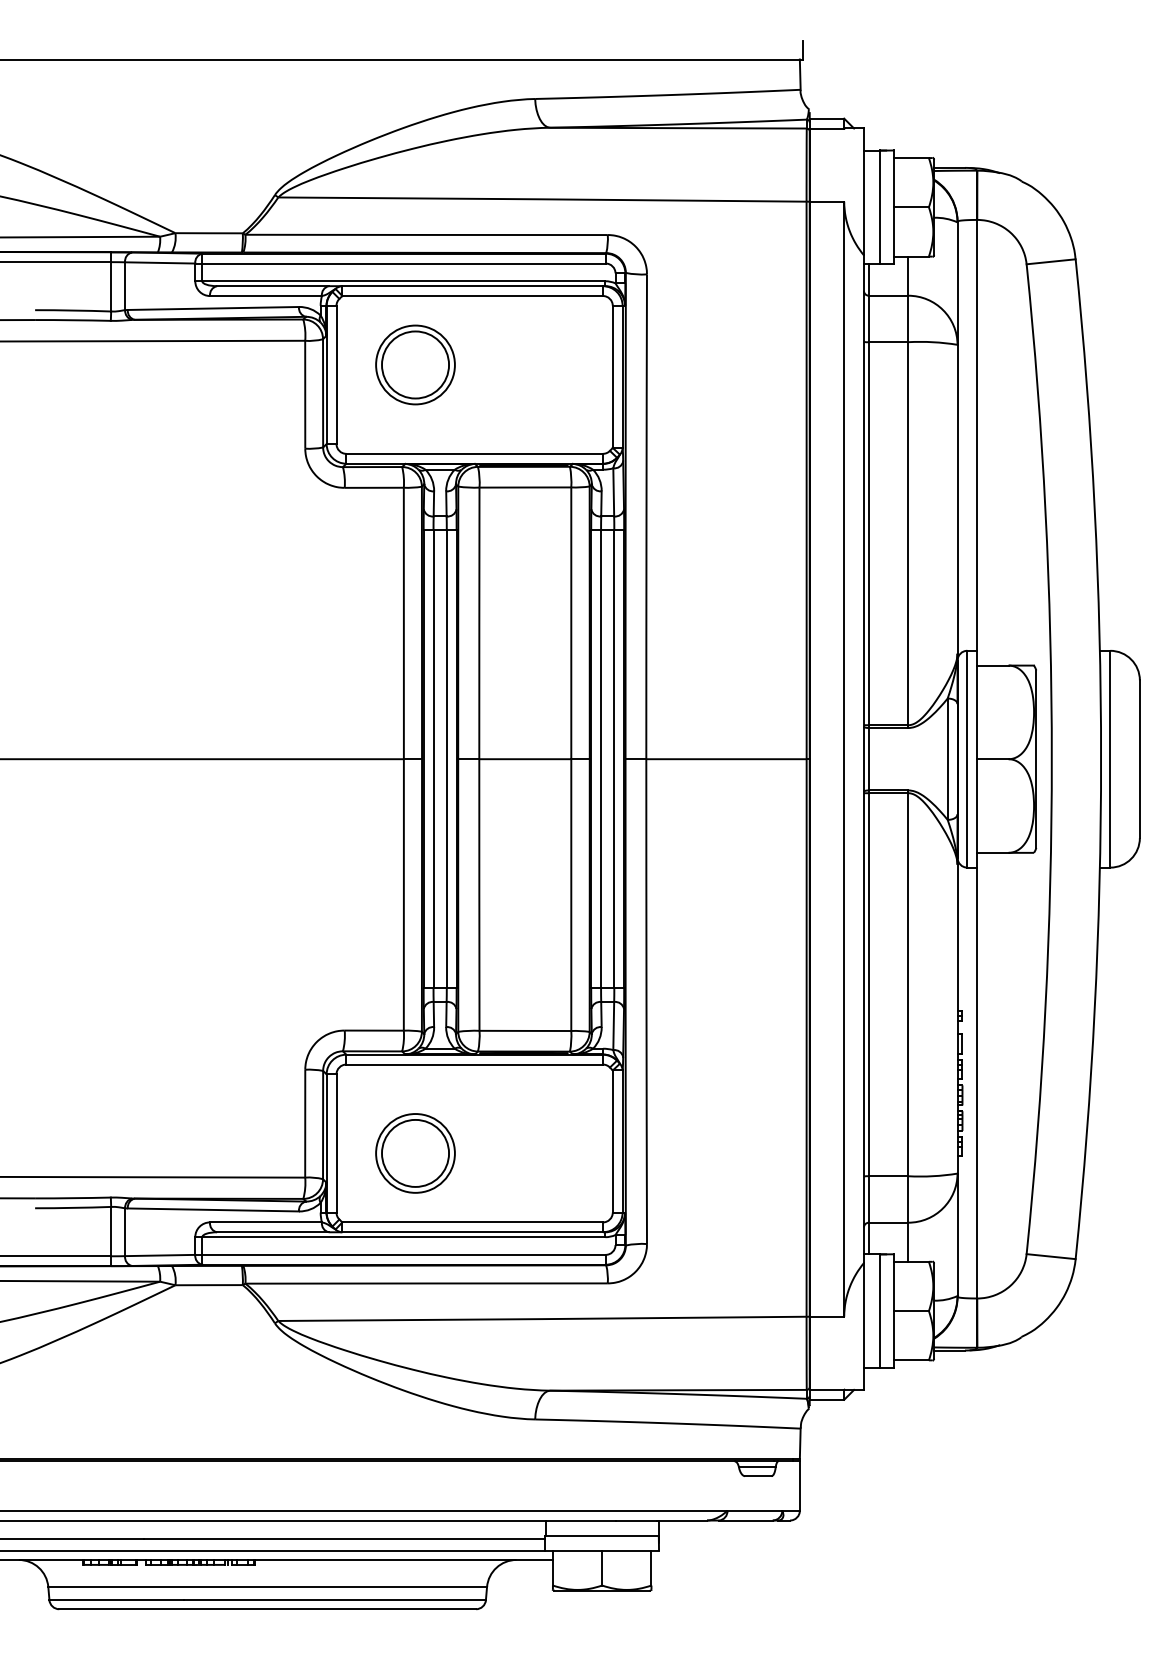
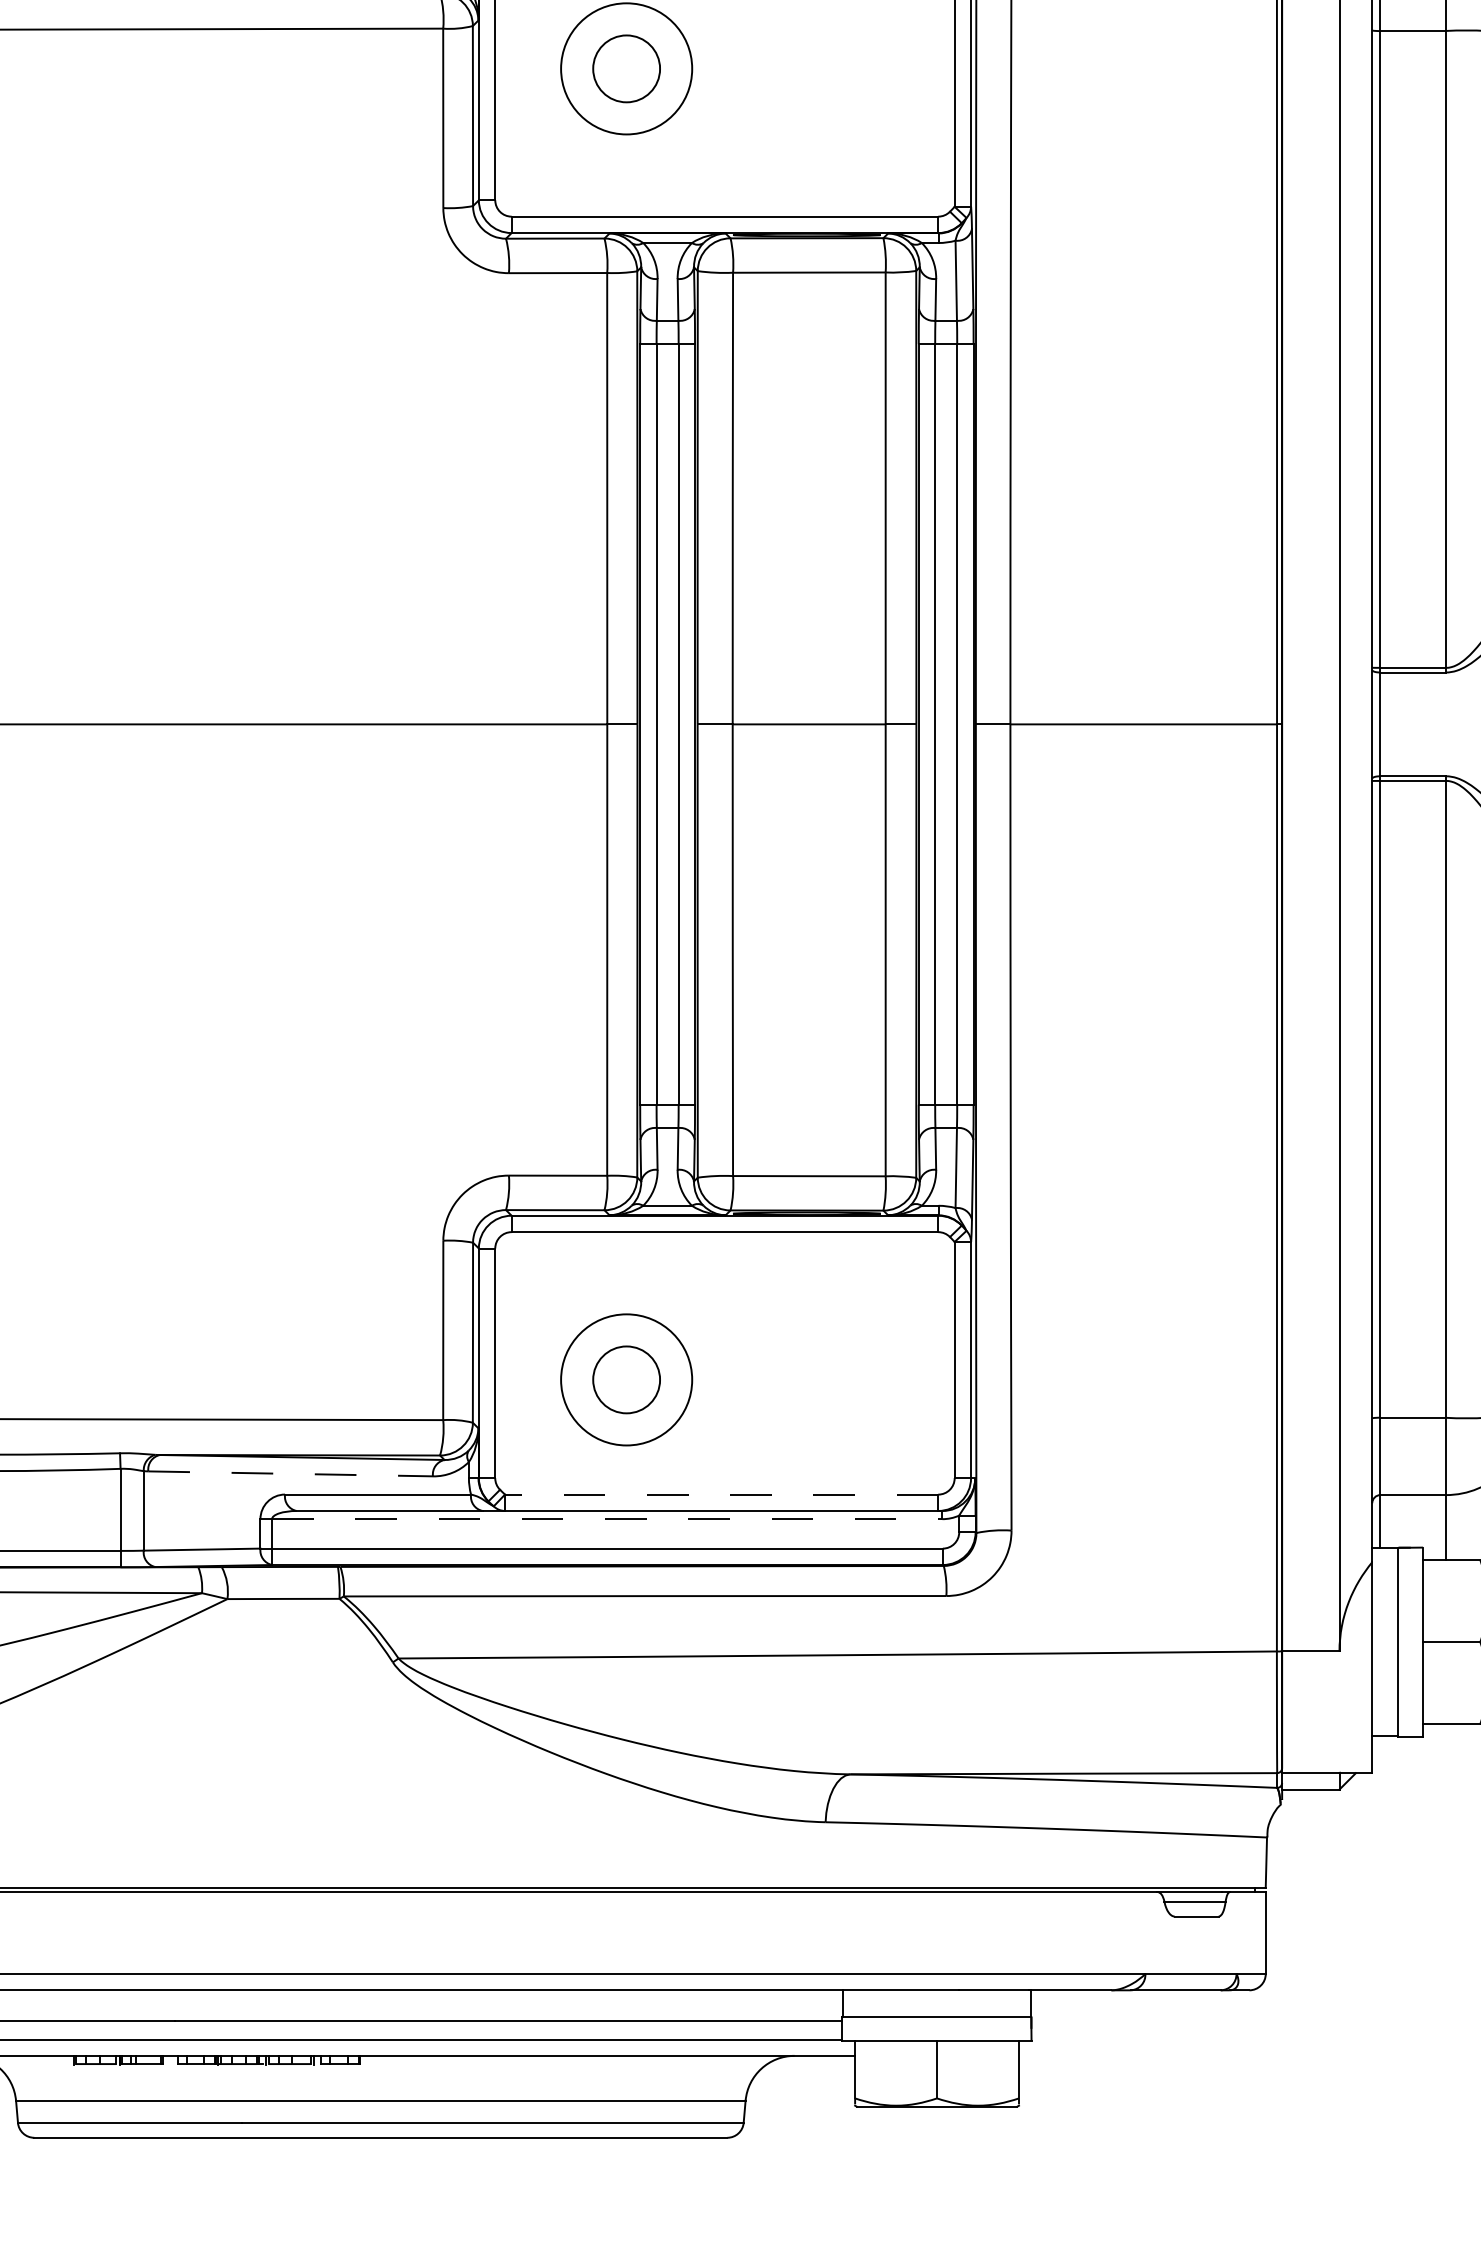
circle: (415, 364) -> (626, 68), size x0.6
circle: (415, 1152) -> (626, 1378), size x0.6
line: (213, 1209) -> (290, 1473), solid -> dashed
line: (472, 1222) -> (721, 1494), solid -> dashed
line: (403, 1237) -> (606, 1519), solid -> dashed

